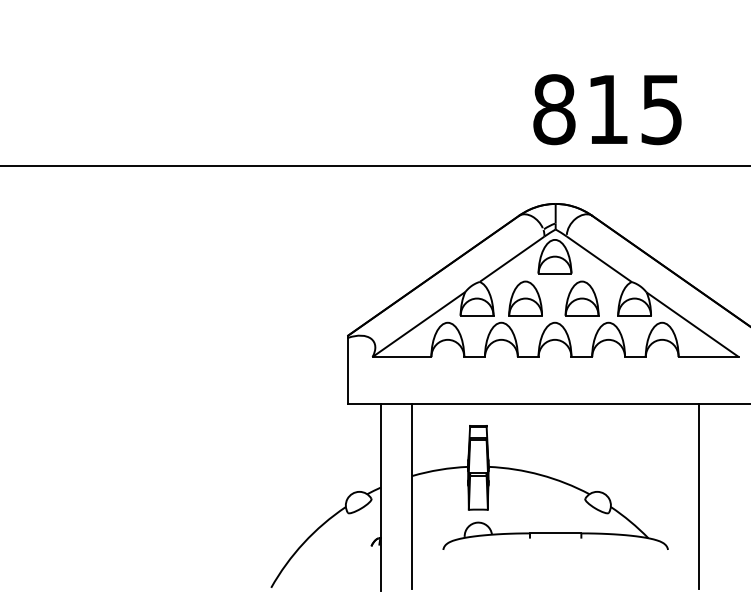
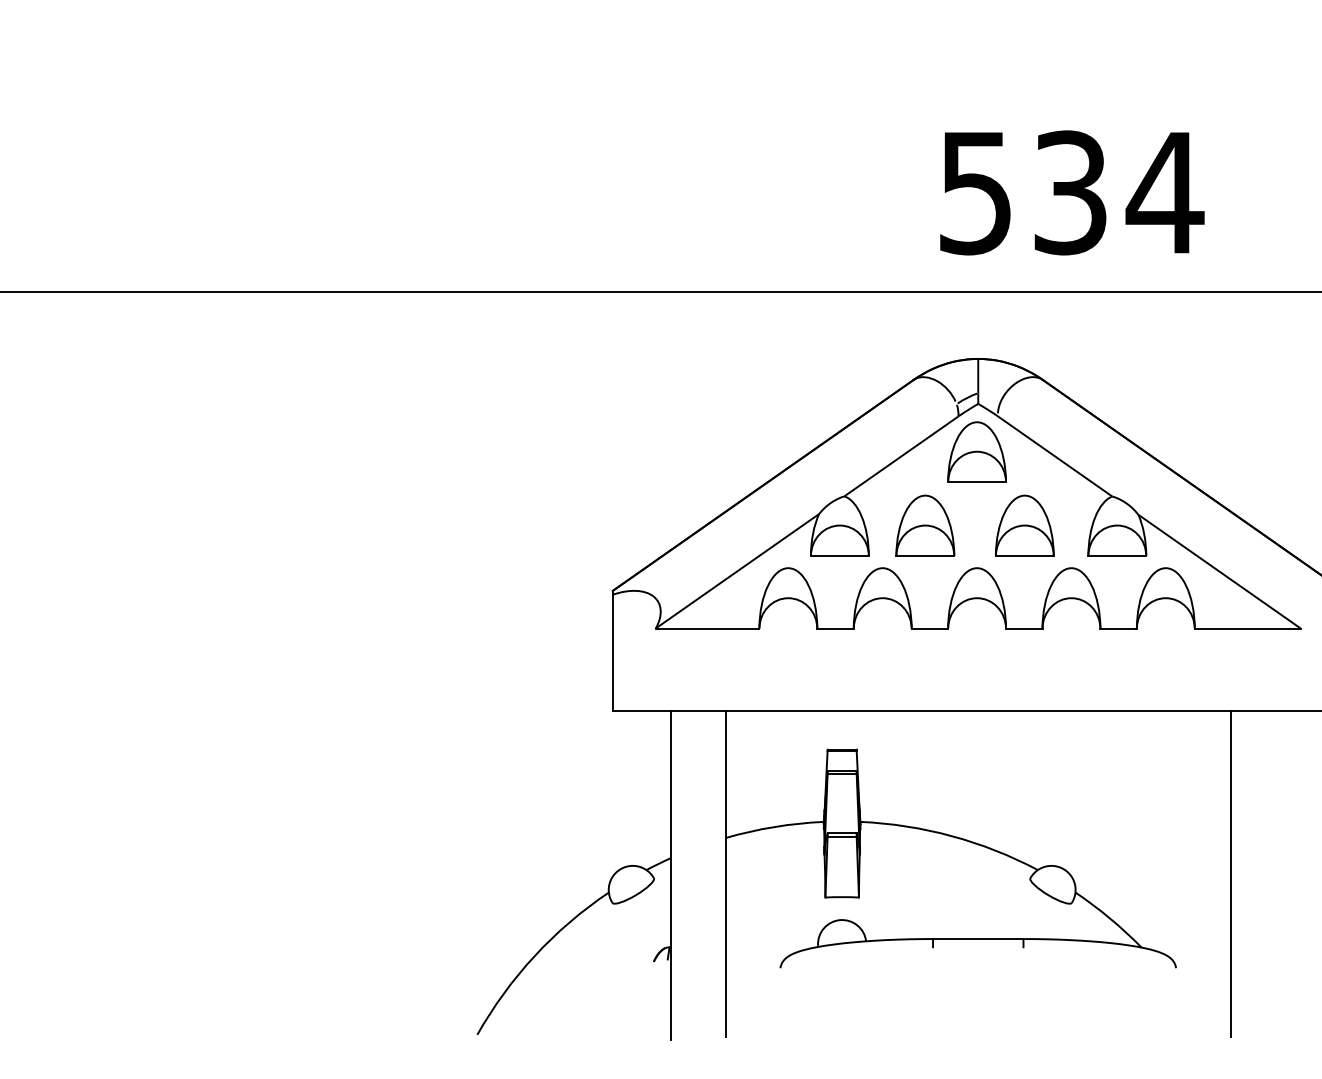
text: (608, 109) -> (1071, 192), 815 -> 534

